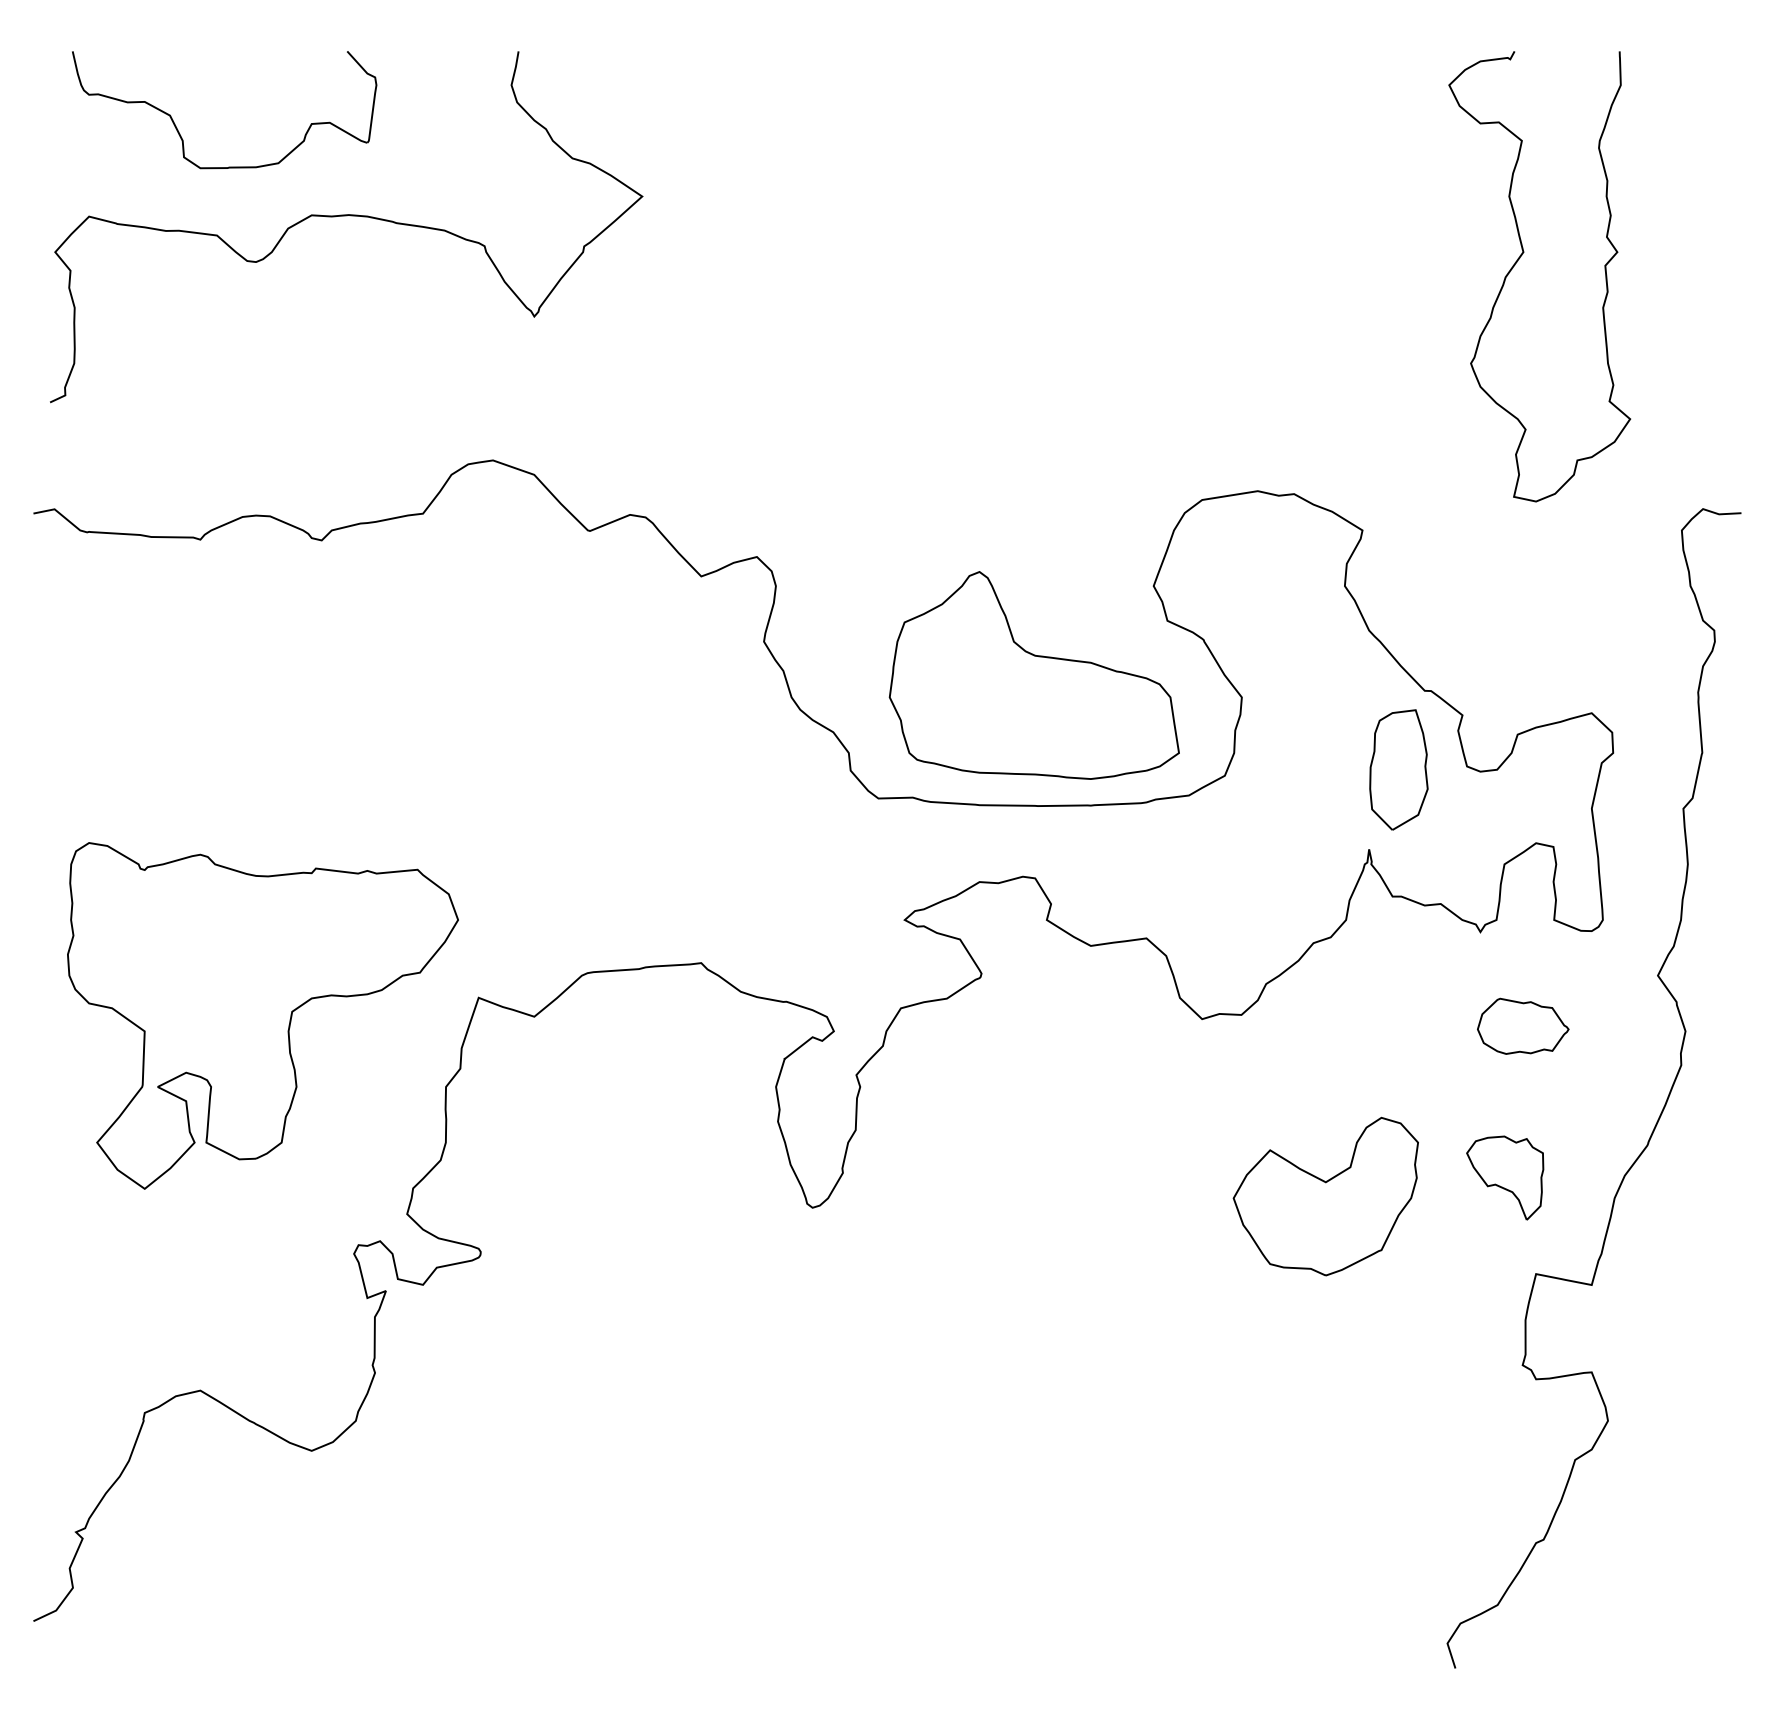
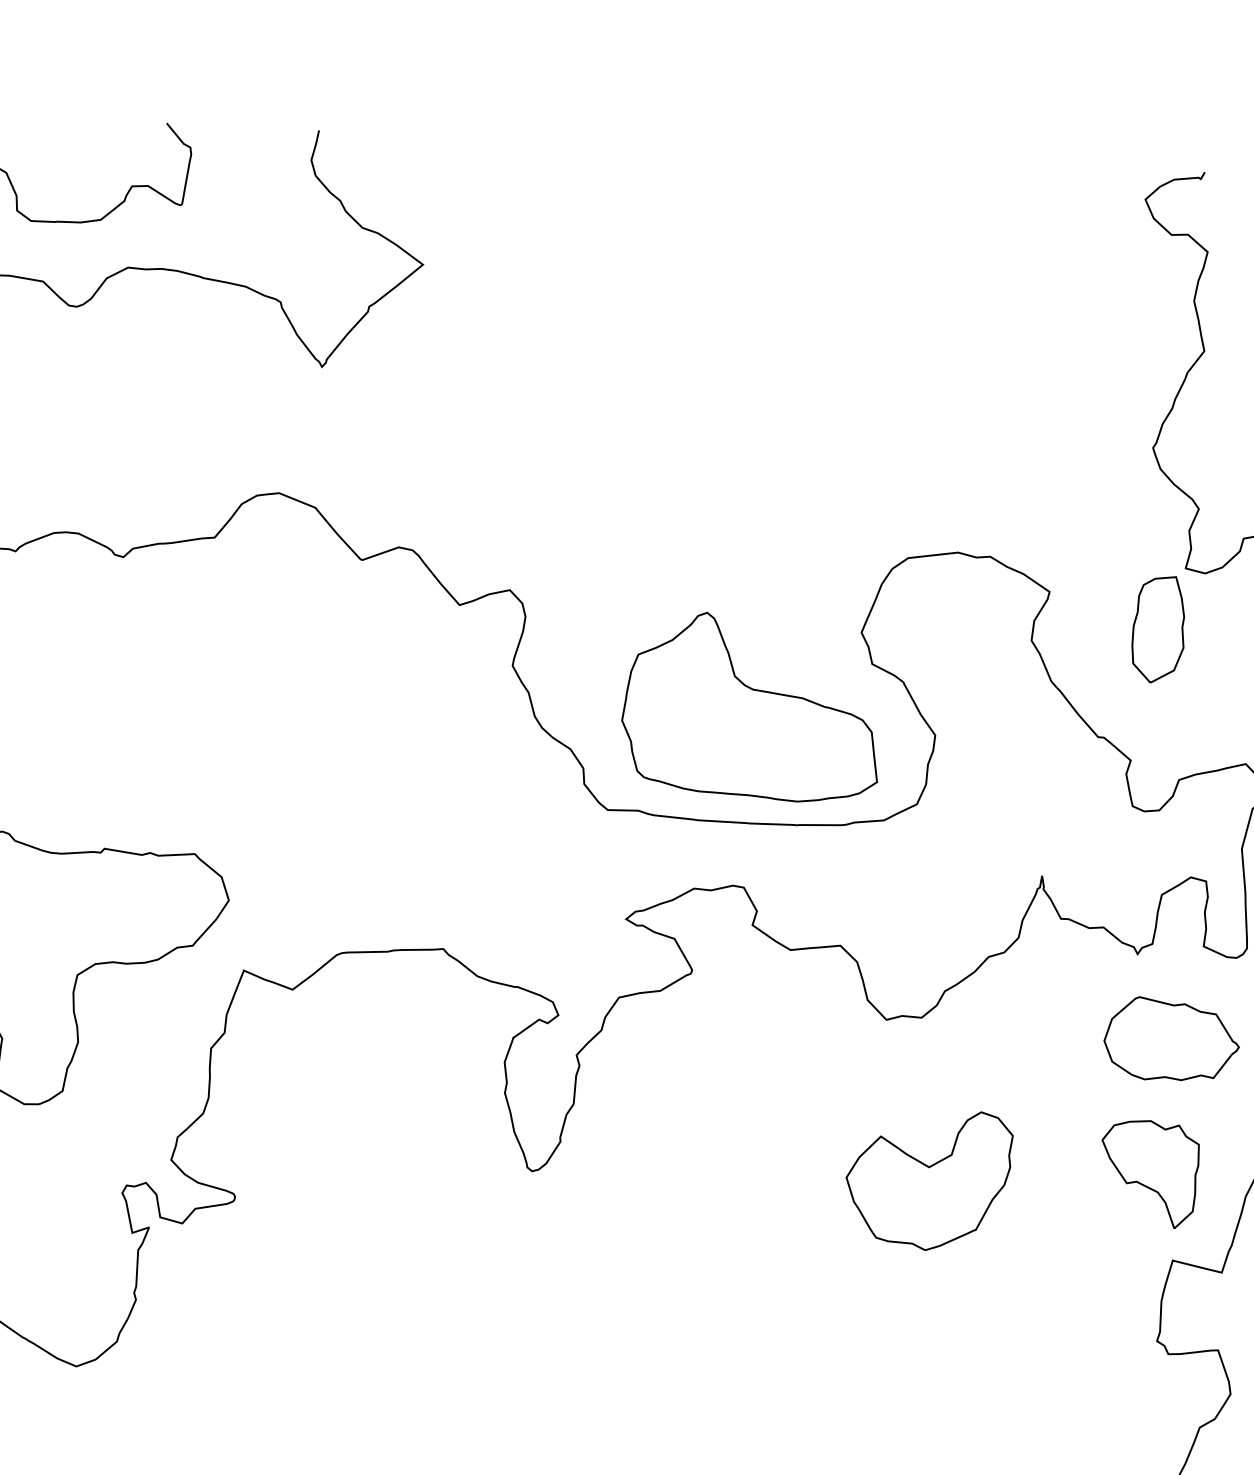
part: (1398, 769) -> (1158, 629), moved
part: (1522, 1026) -> (1171, 1039), size x1.67
part: (1504, 1177) -> (1148, 1173), size x1.43
part: (1325, 1196) -> (928, 1179), moved

